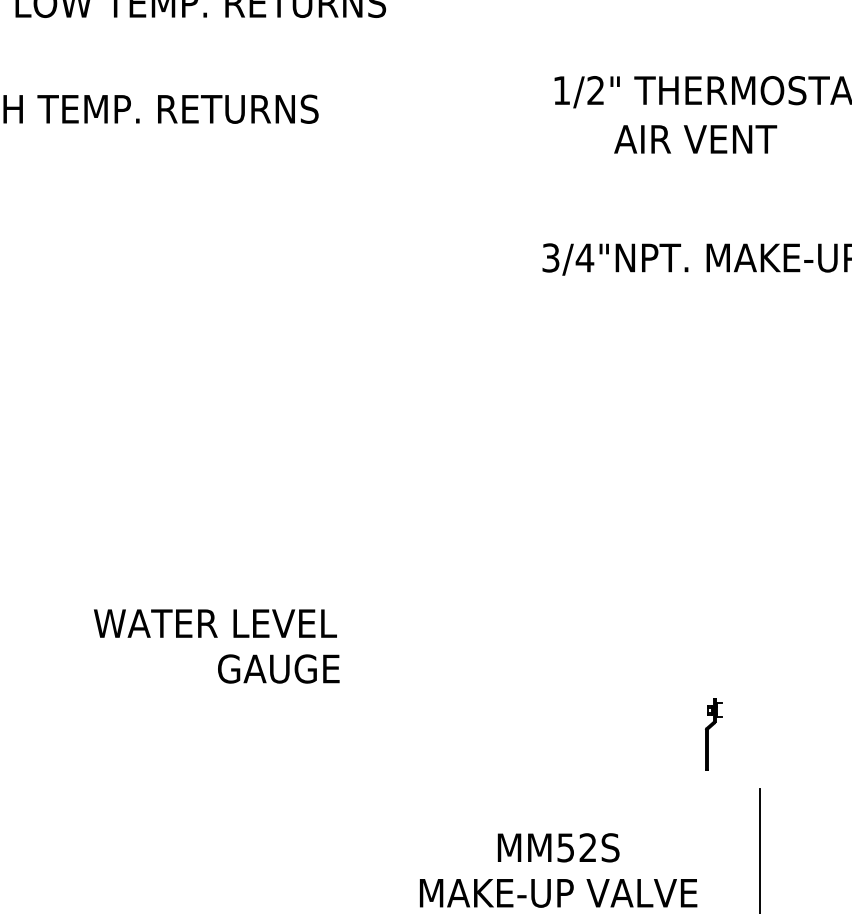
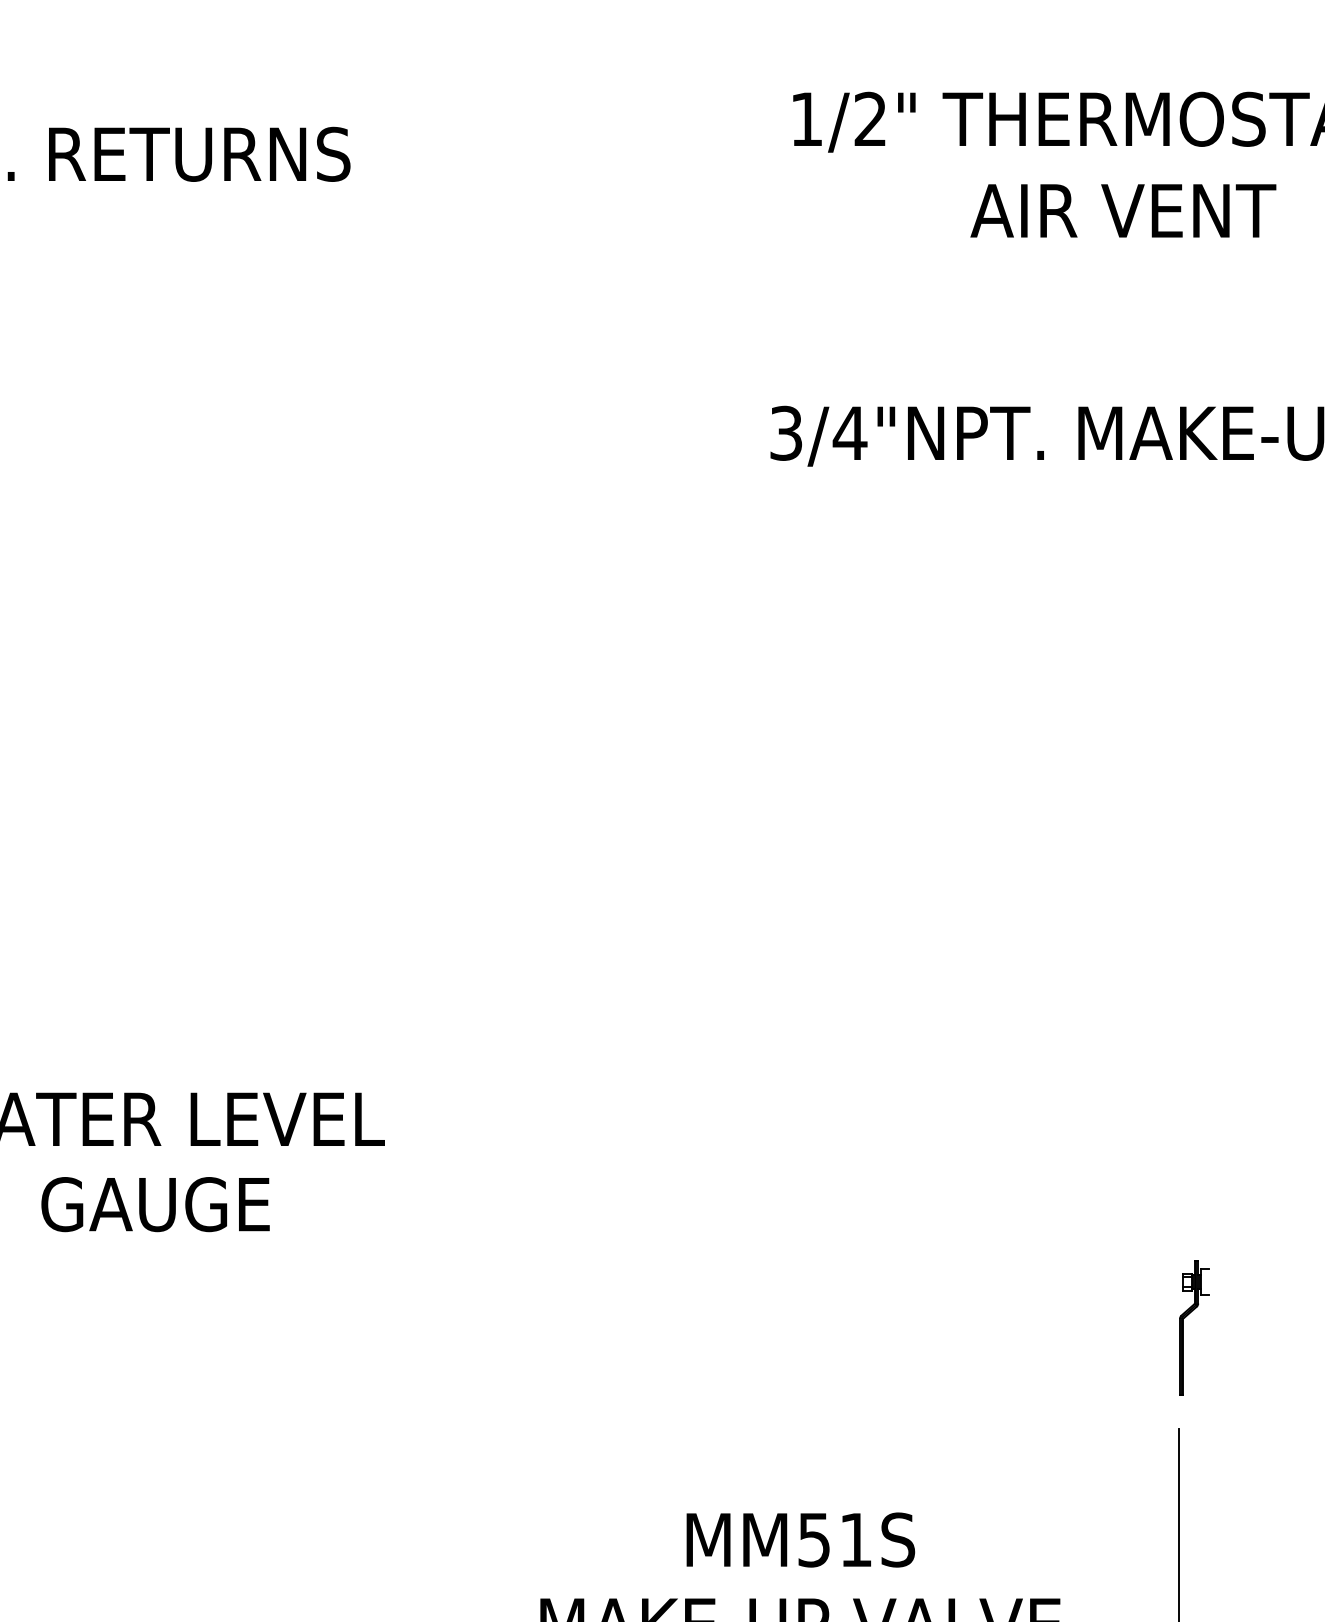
text: (695, 139) -> (1123, 211), moved
text: (278, 668) -> (155, 1203), moved
part: (713, 734) -> (1194, 1327), moved
text: (587, 847) -> (854, 1539), MM52S -> MM51S

